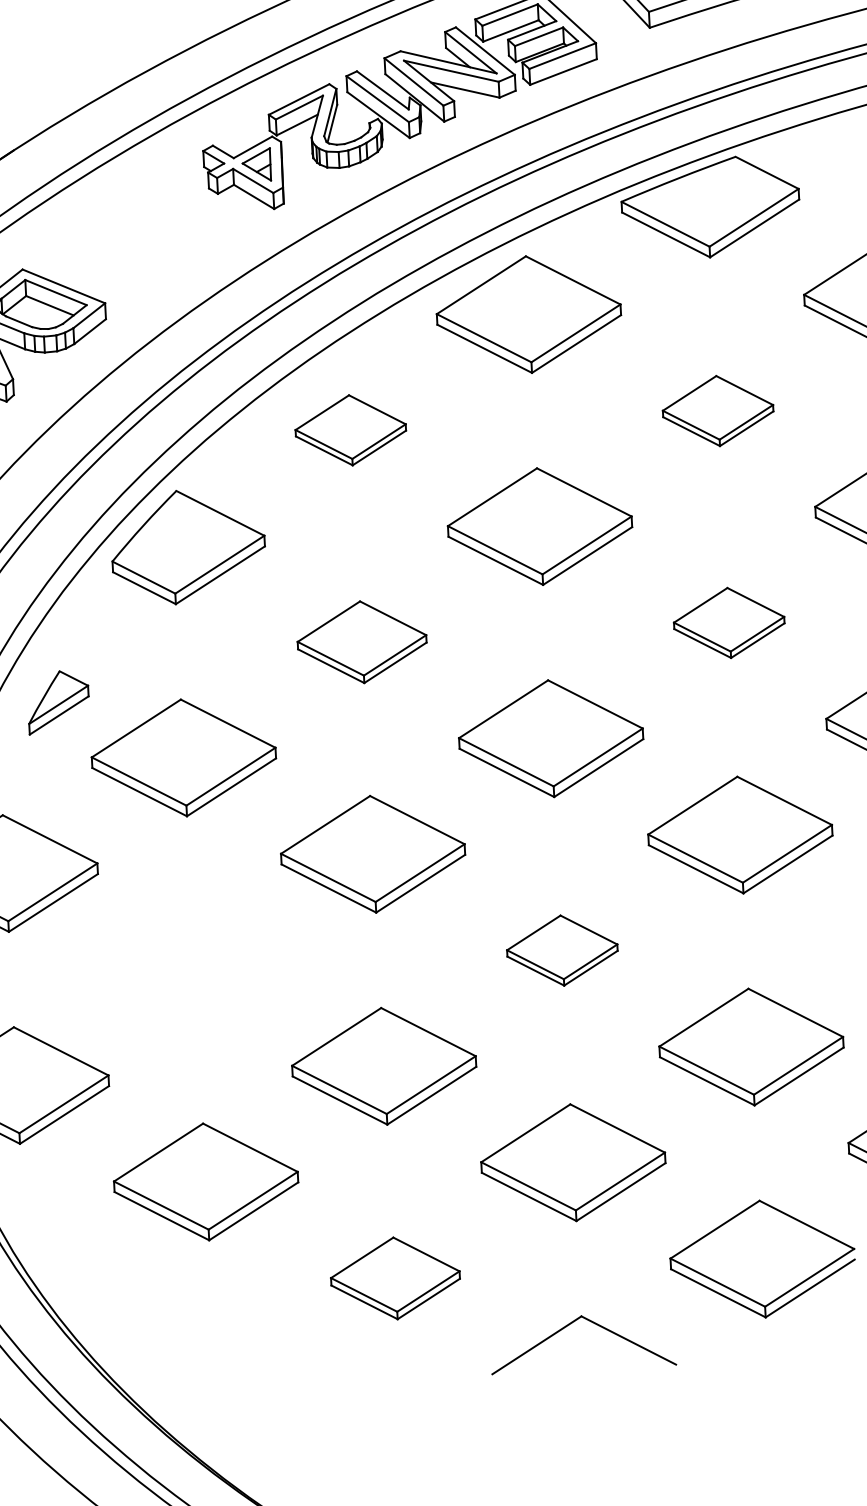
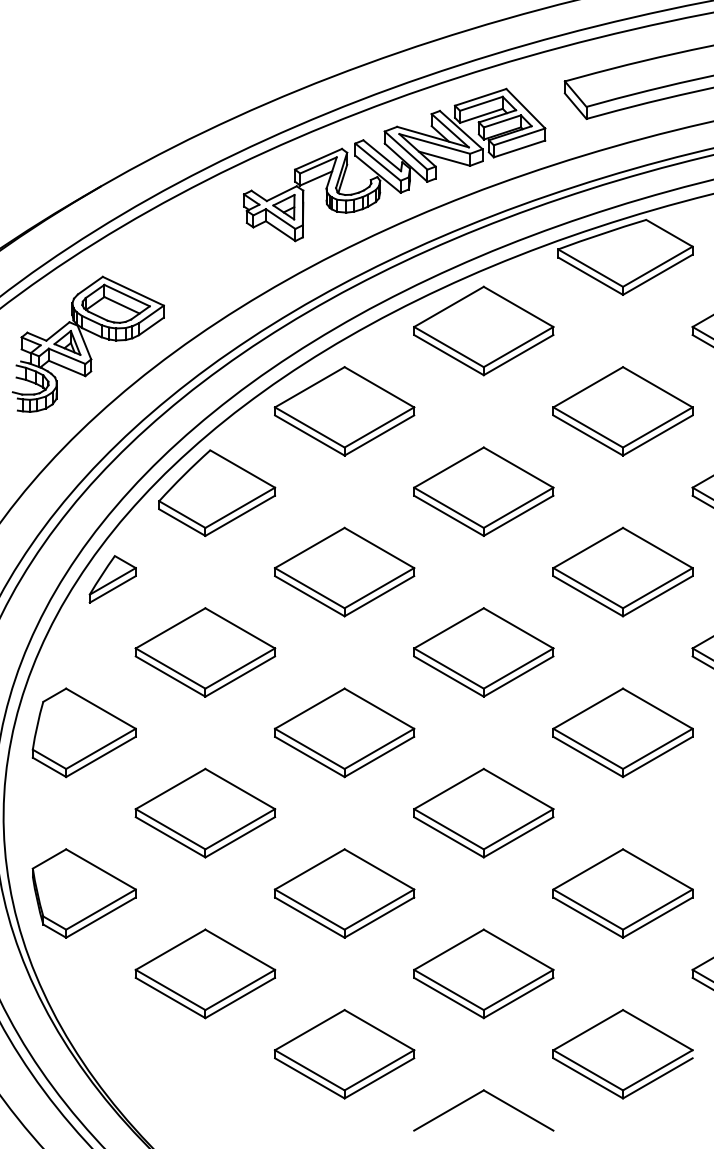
part: (717, 411) -> (622, 411), size x1.67
part: (350, 430) -> (344, 411), size x1.67
part: (728, 622) -> (622, 571), size x1.67
part: (361, 641) -> (344, 571), size x1.43
part: (58, 702) -> (112, 579), moved
part: (561, 949) -> (483, 812), size x1.67
part: (195, 969) -> (205, 812), added
part: (395, 1278) -> (344, 1054), size x1.43

